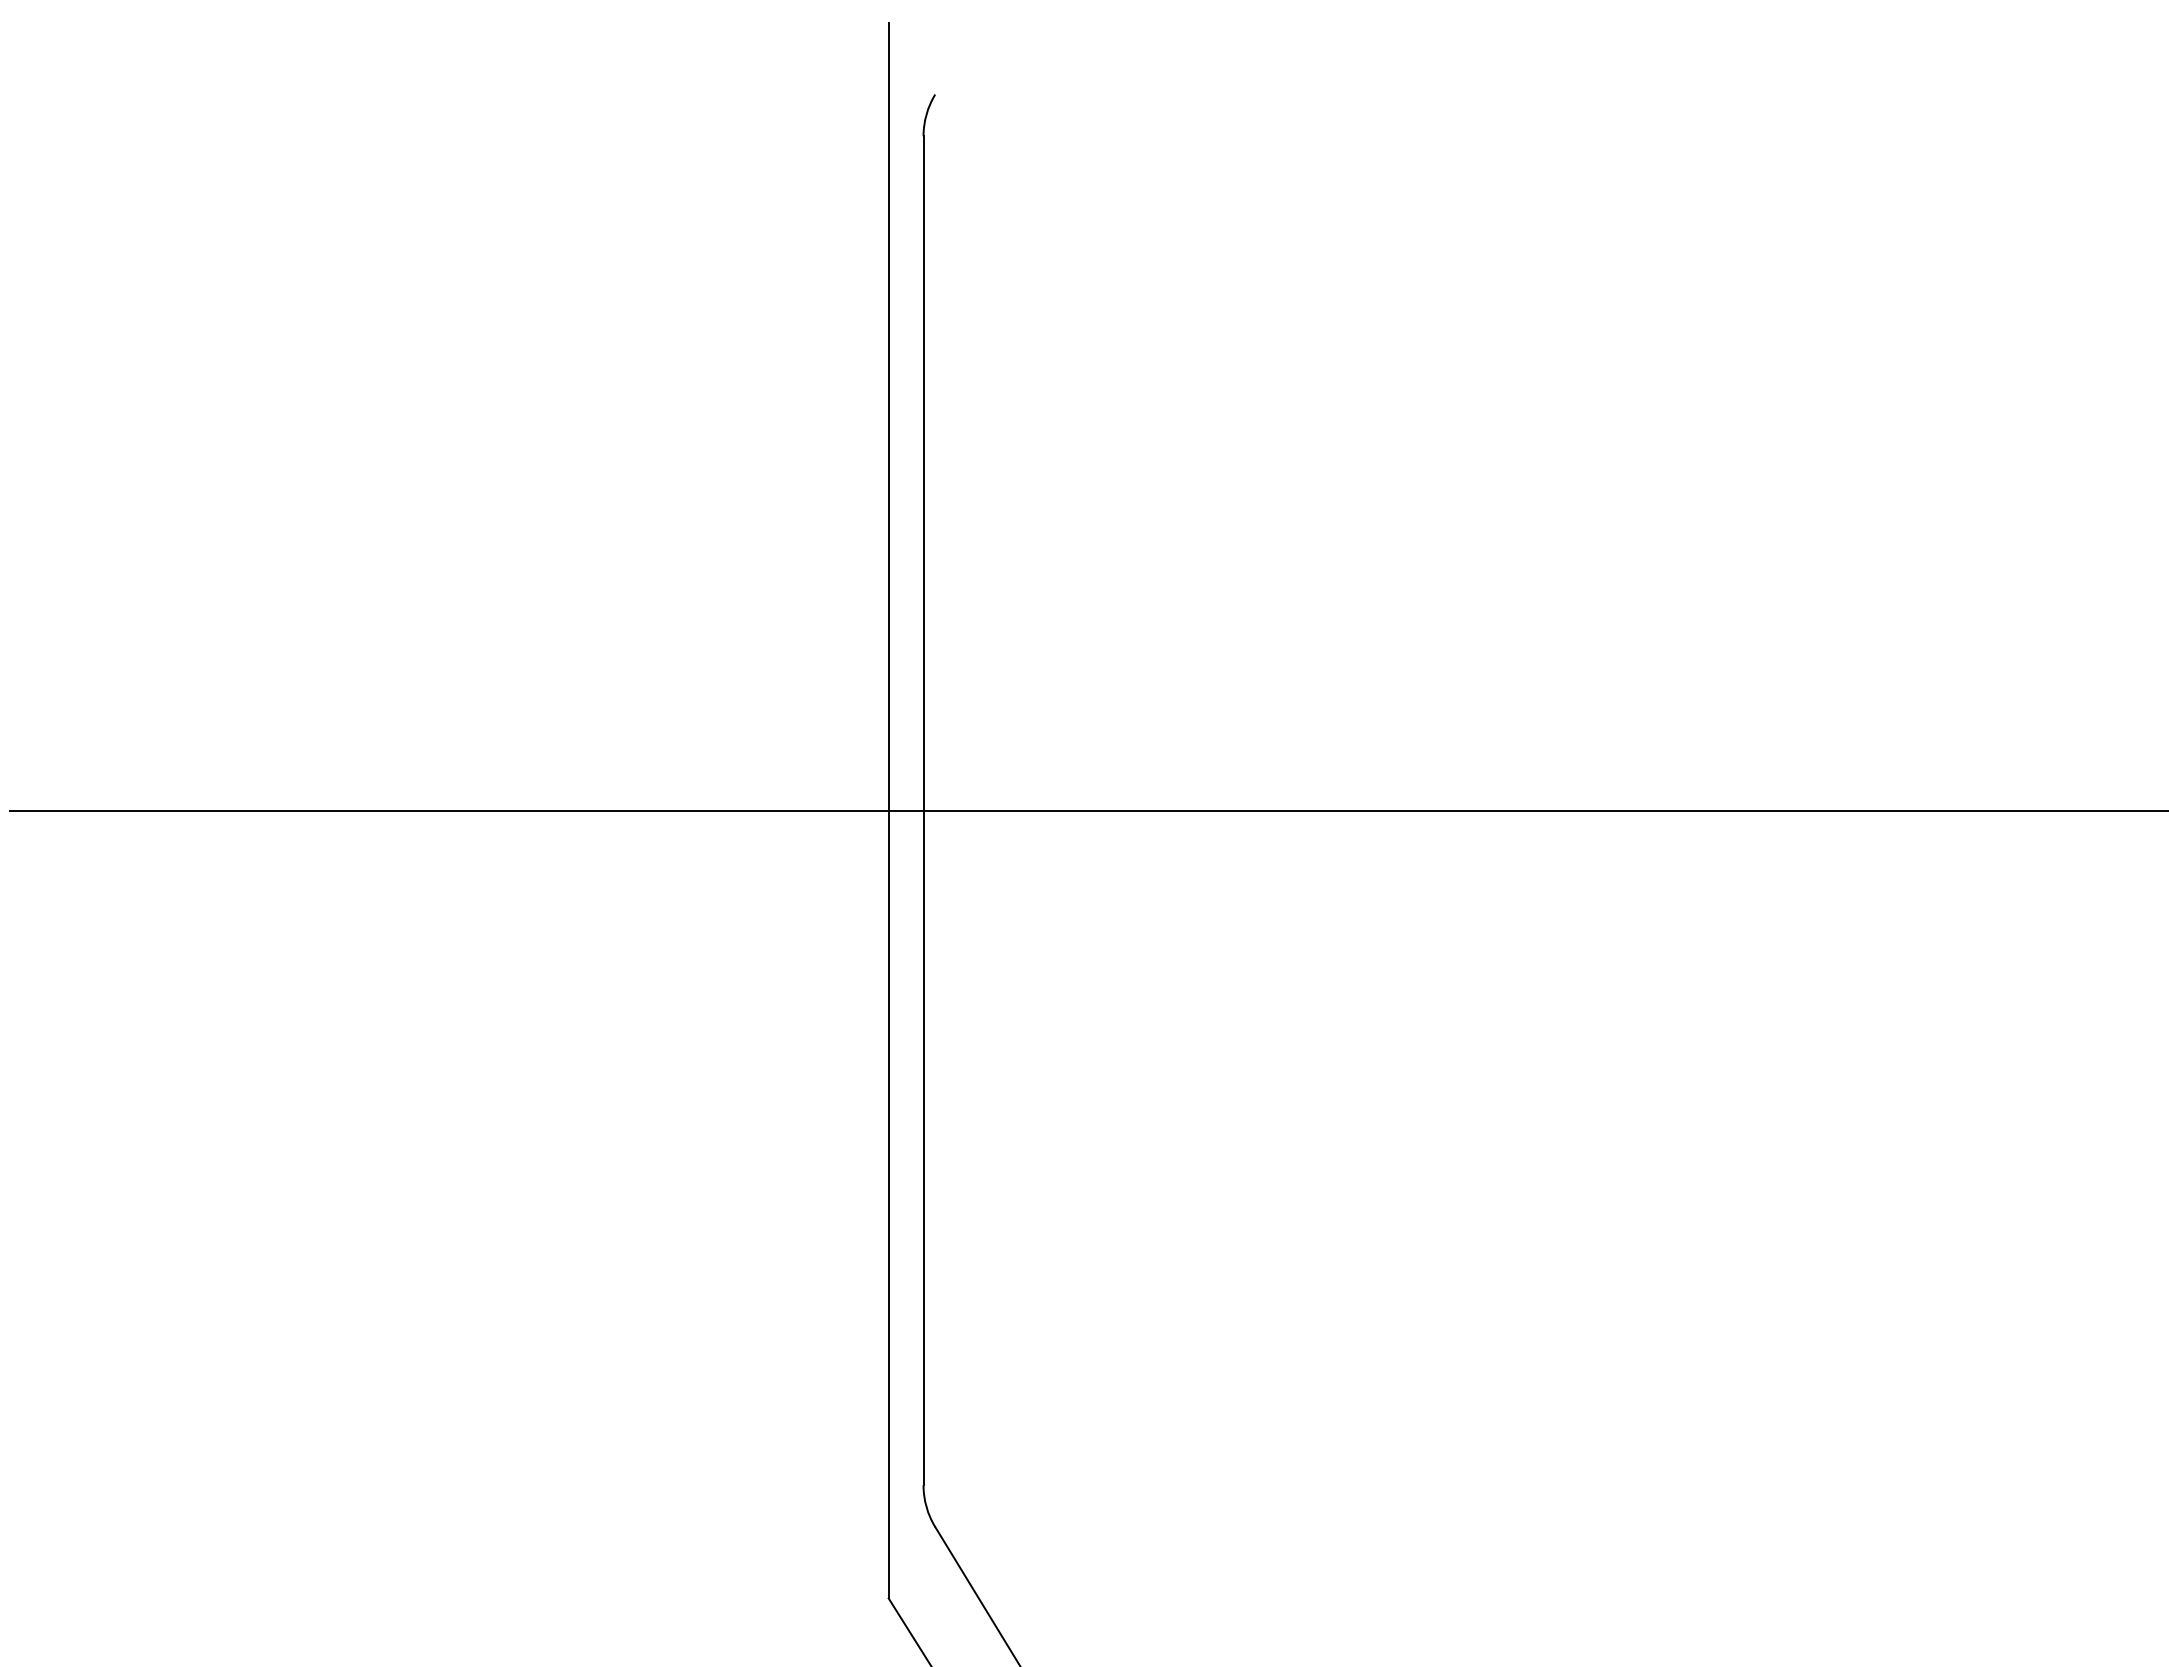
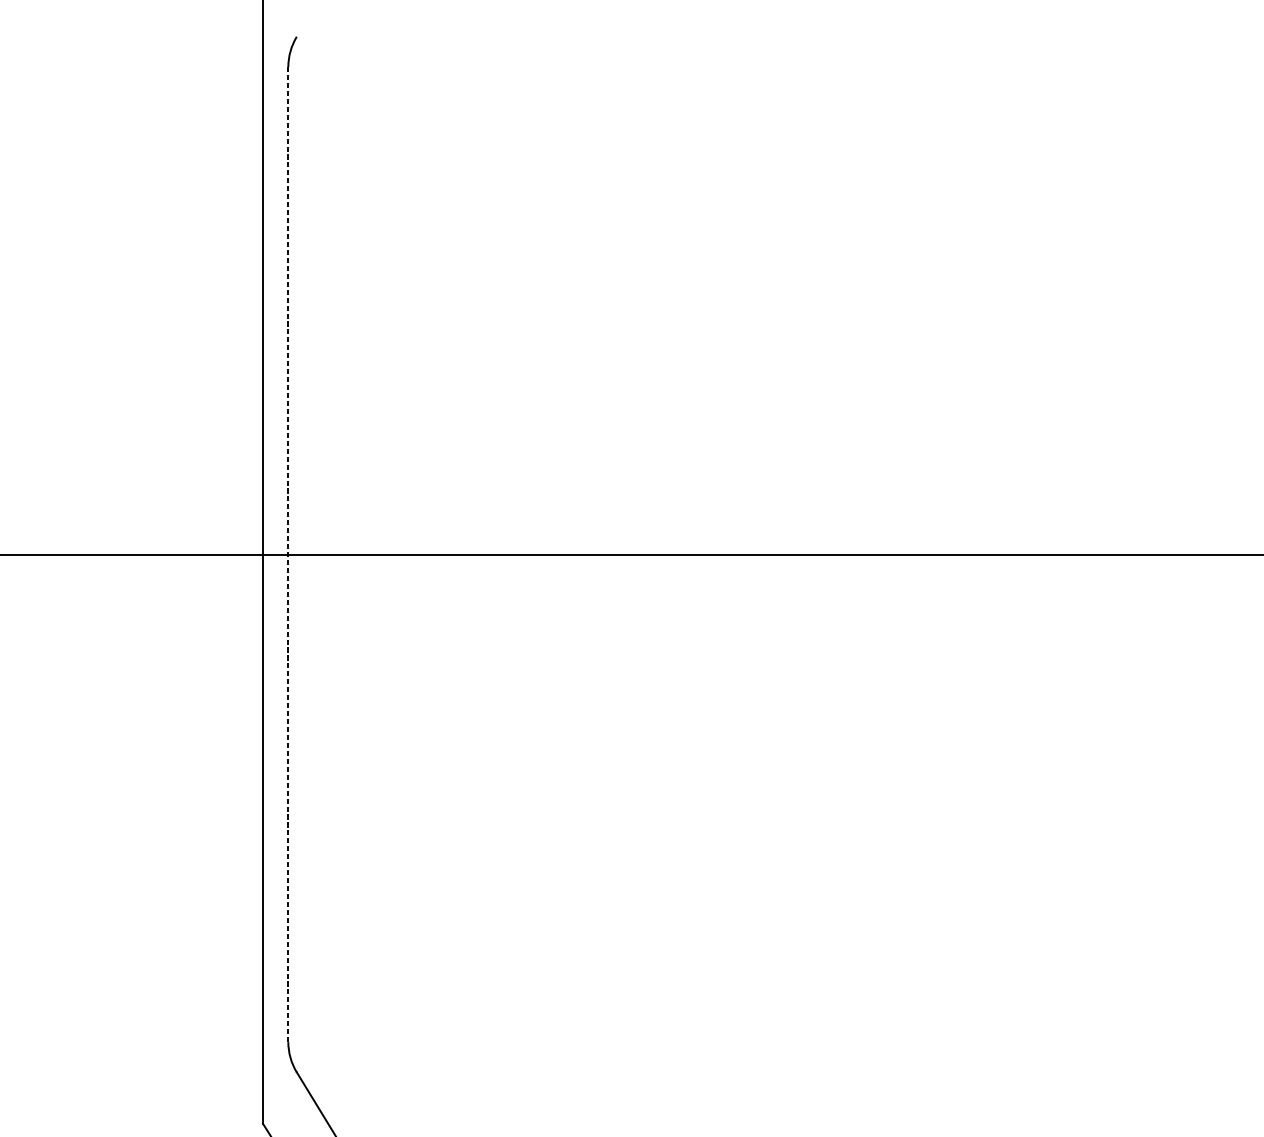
line: (923, 810) -> (288, 554), solid -> dashed

